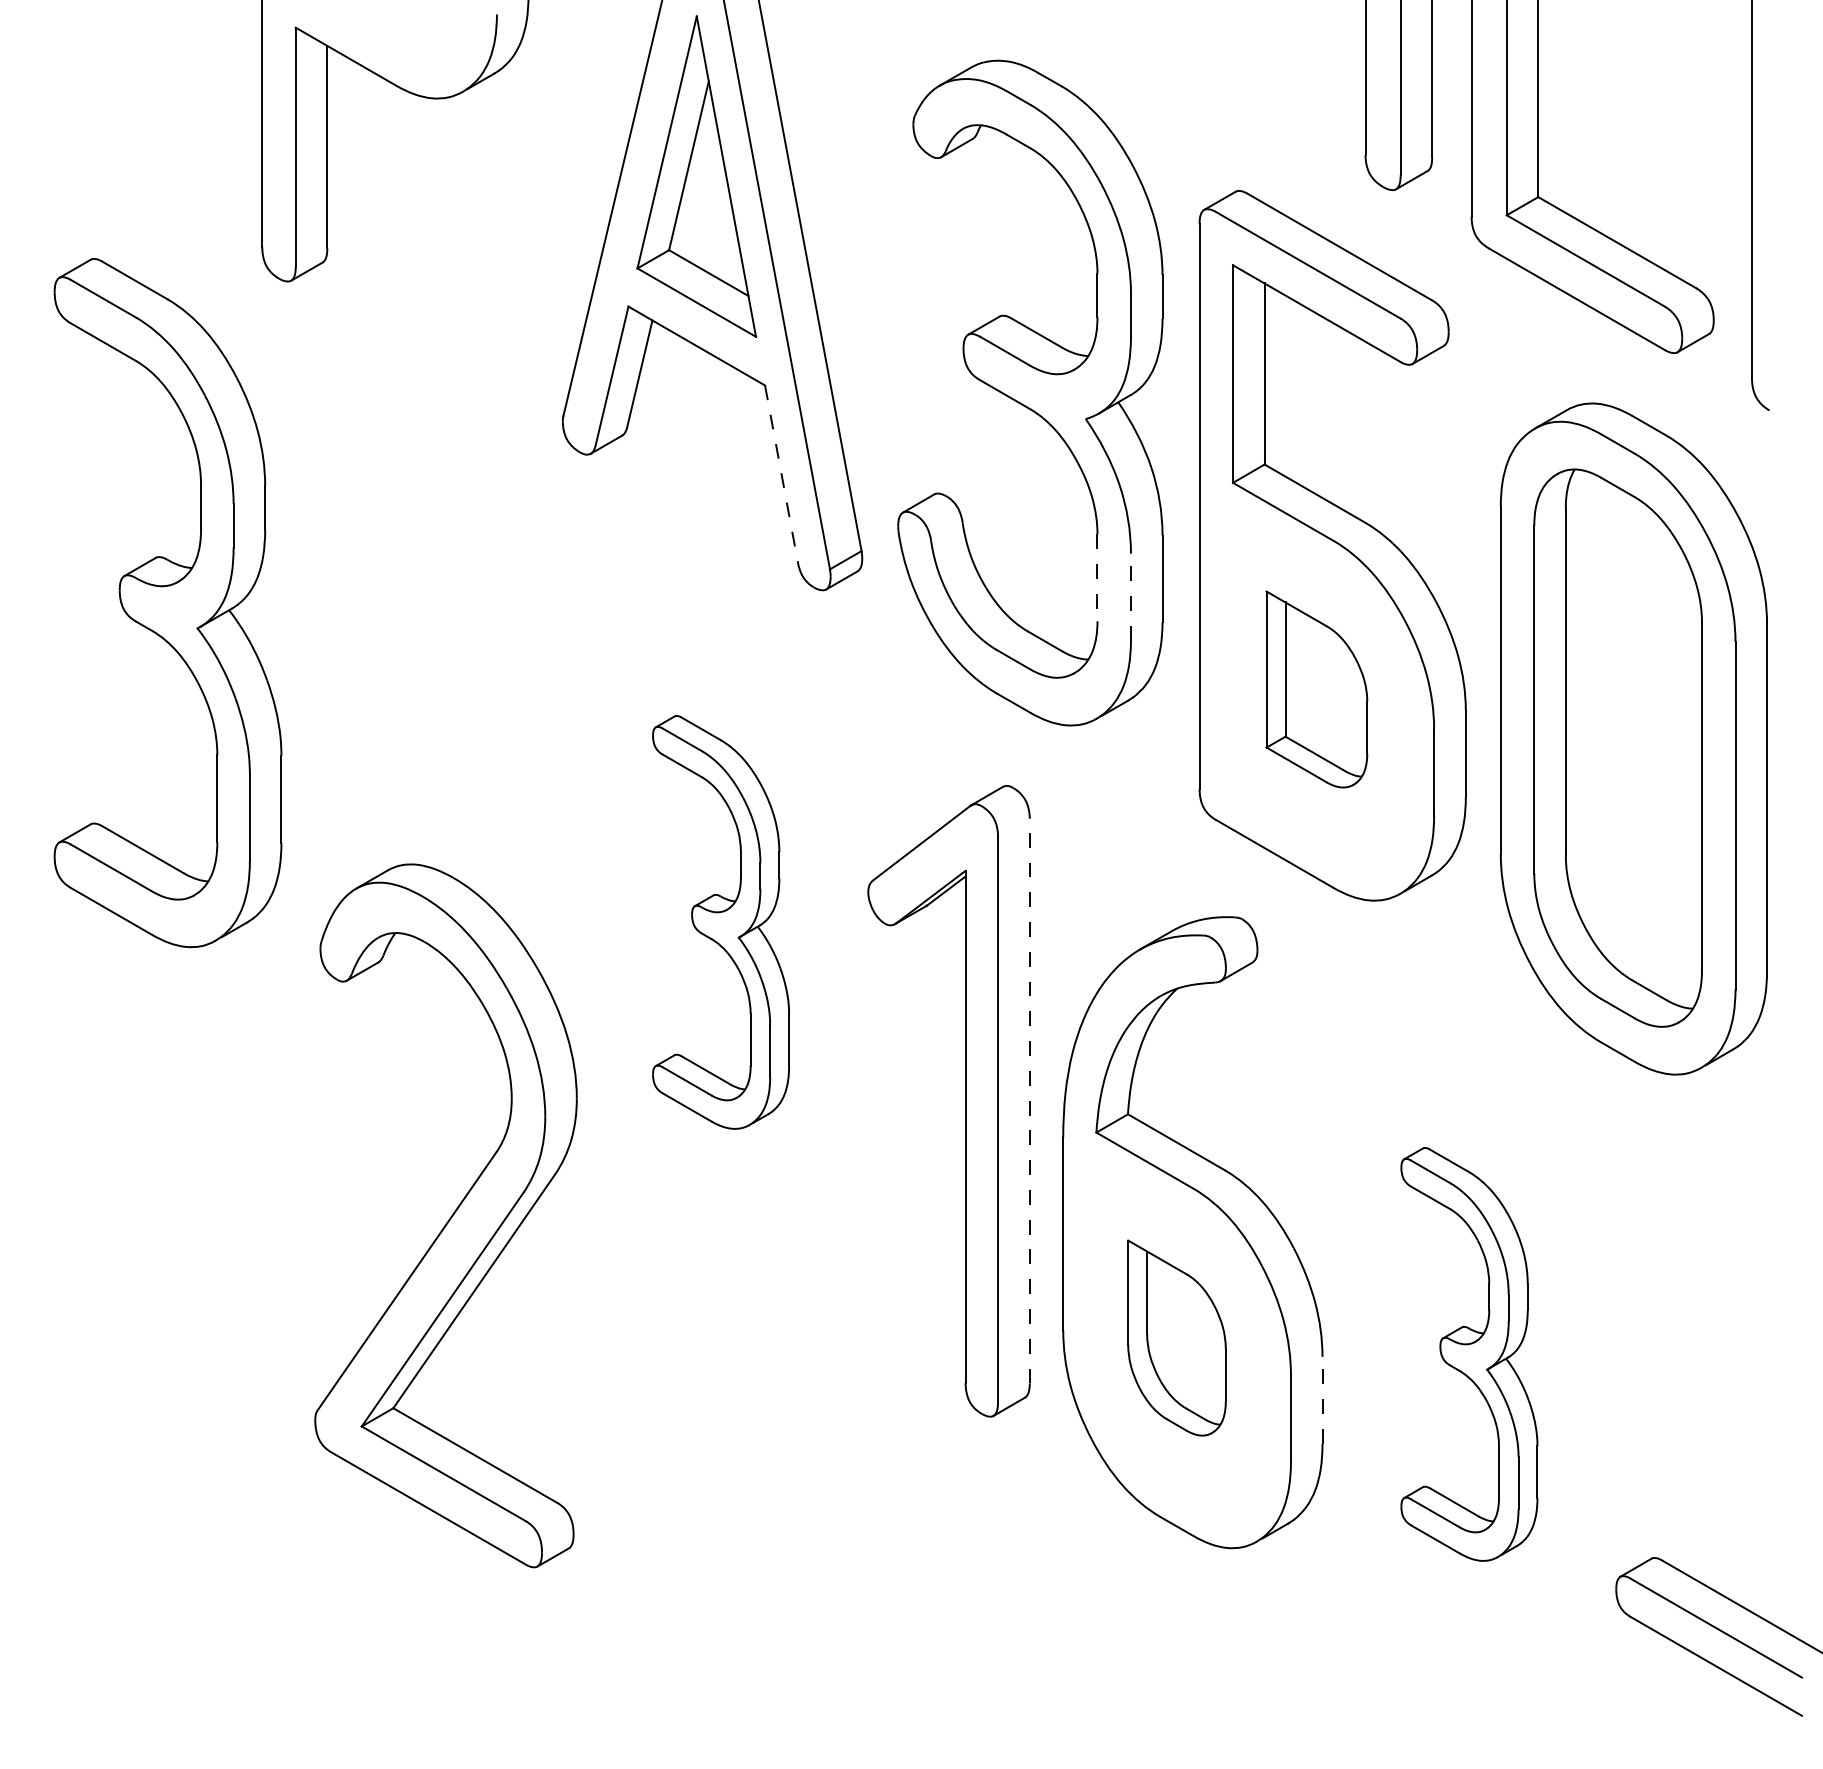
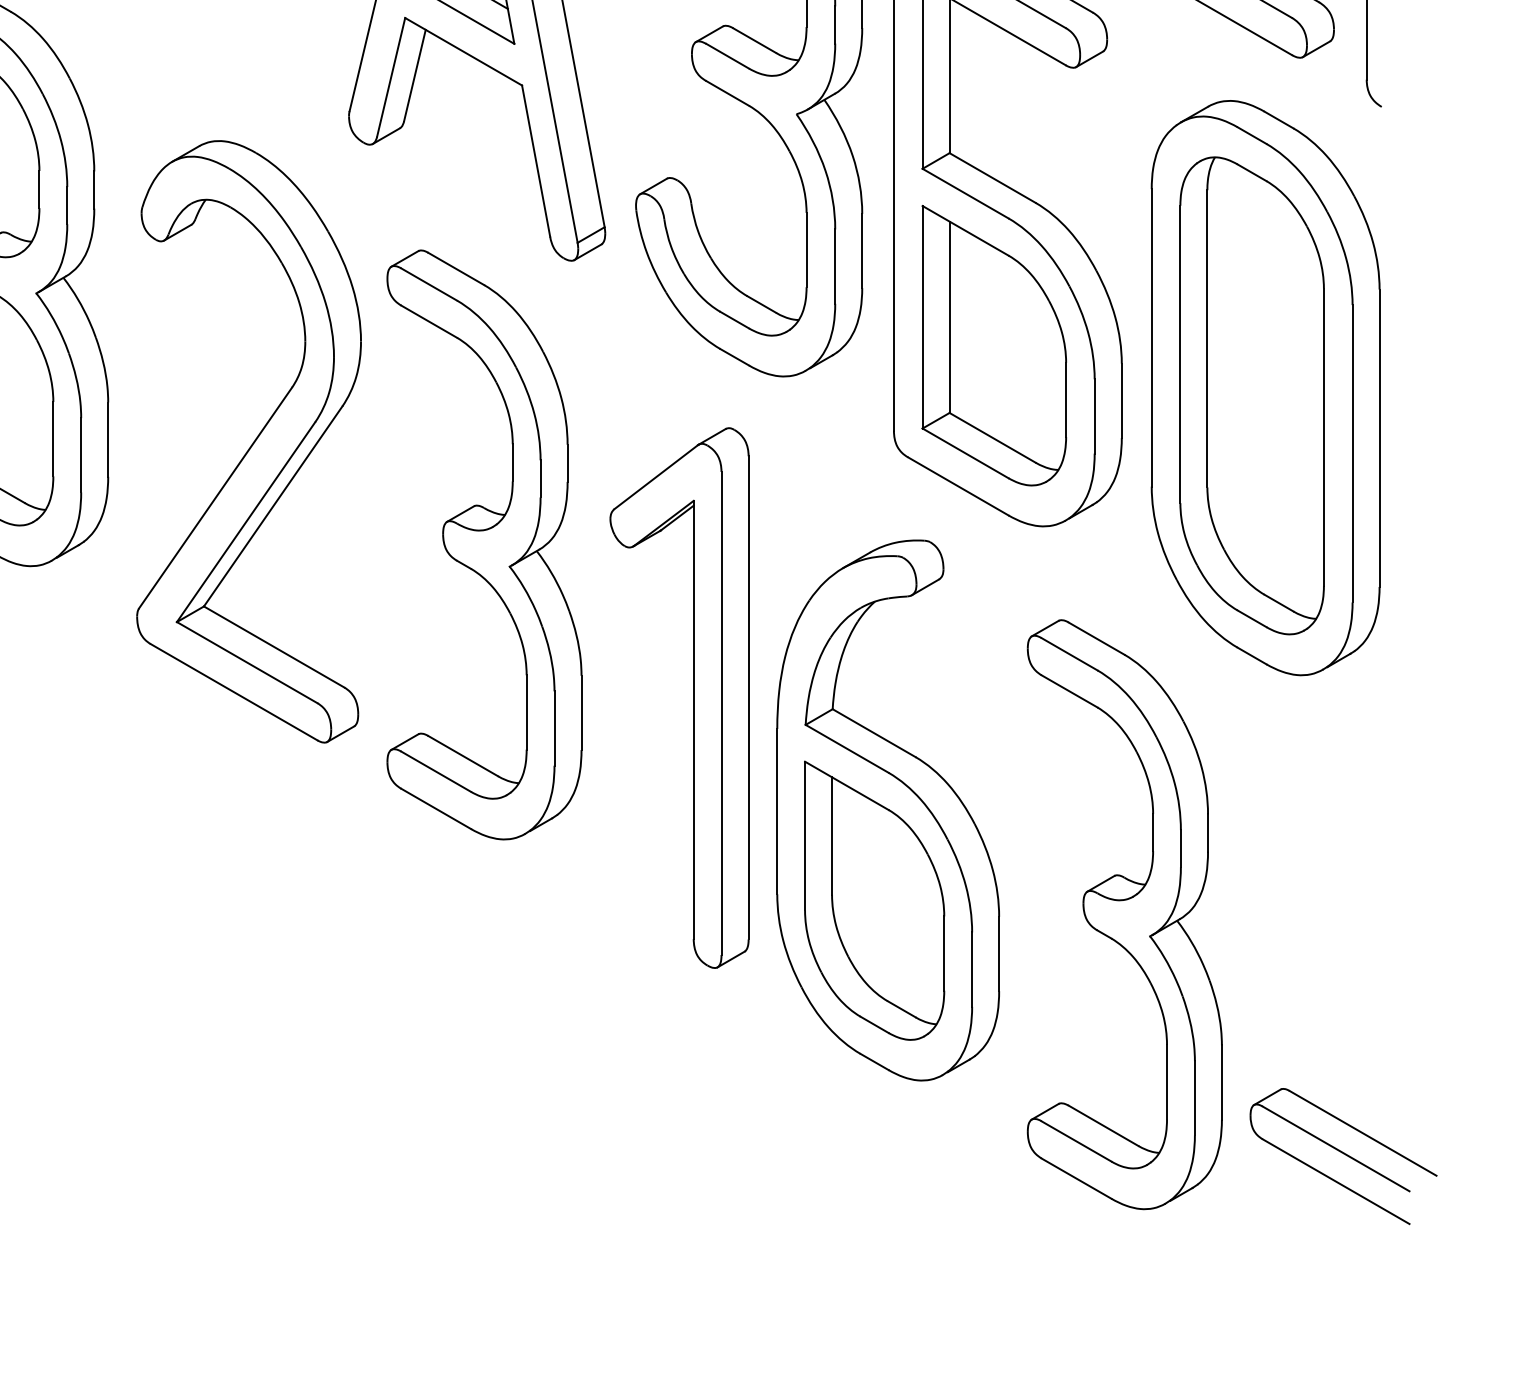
line: (781, 473) -> (536, 160), dashed -> solid
line: (1097, 578) -> (806, 250), dashed -> solid
line: (1130, 596) -> (834, 266), dashed -> solid
part: (1316, 689) -> (994, 345), size x1.67
part: (720, 922) -> (483, 545), size x1.67
line: (1029, 1100) -> (748, 697), dashed -> solid
part: (445, 1215) -> (248, 441), moved
part: (1176, 1337) -> (874, 900), size x1.67
part: (1469, 1354) -> (1124, 914), size x1.67
line: (1322, 1399) -> (999, 953), dashed -> solid

